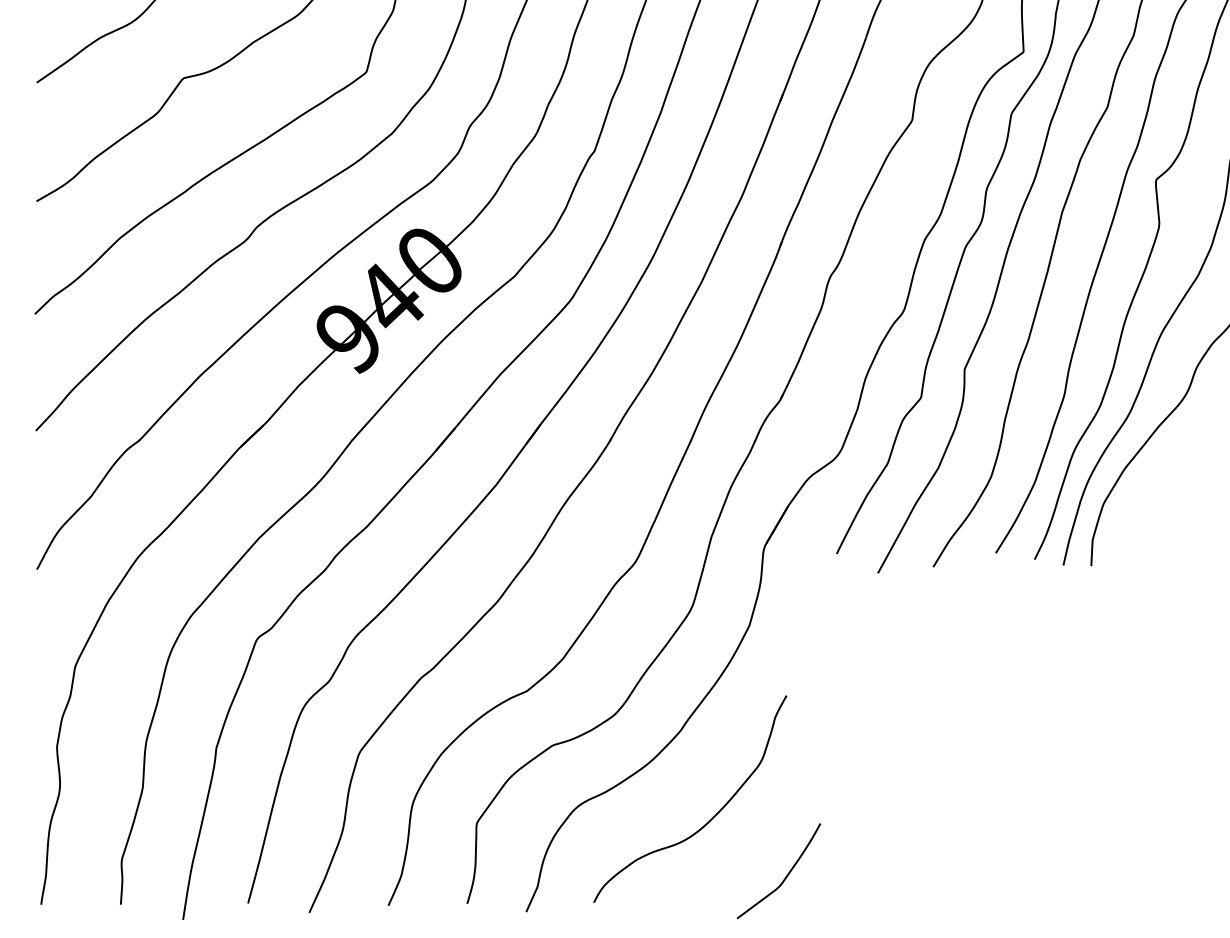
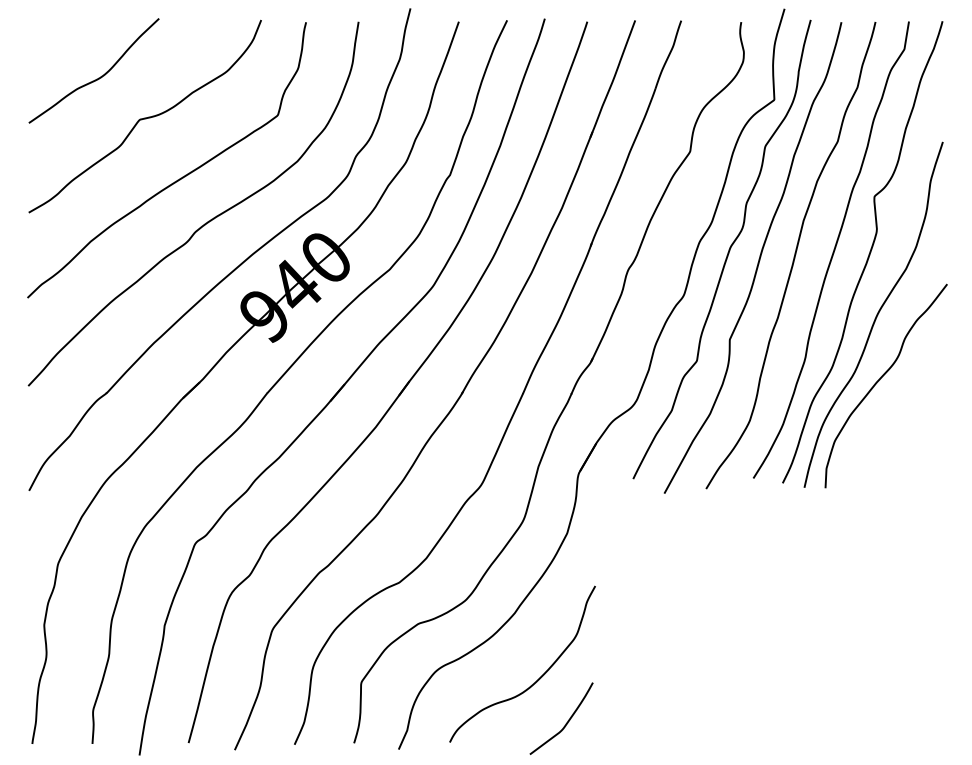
curve: (786, 873) -> (567, 720), moved

